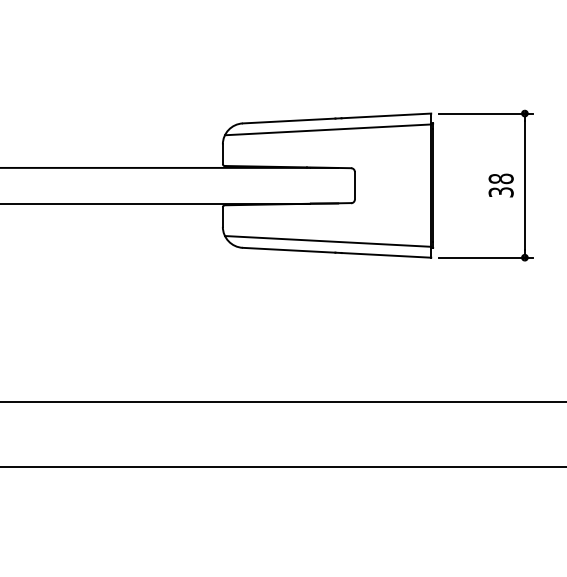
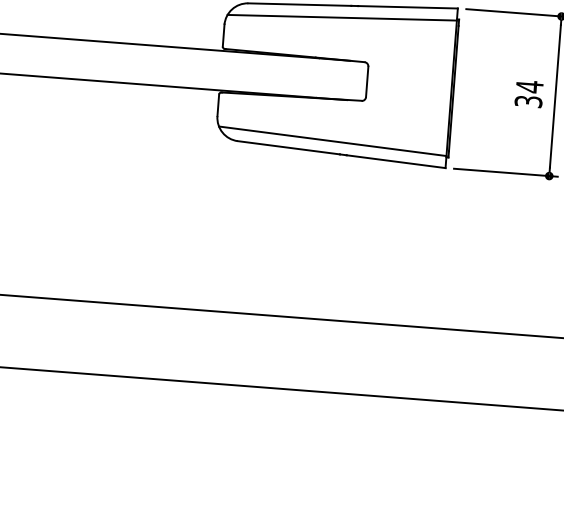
text: (500, 178) -> (529, 86), 38 -> 34

